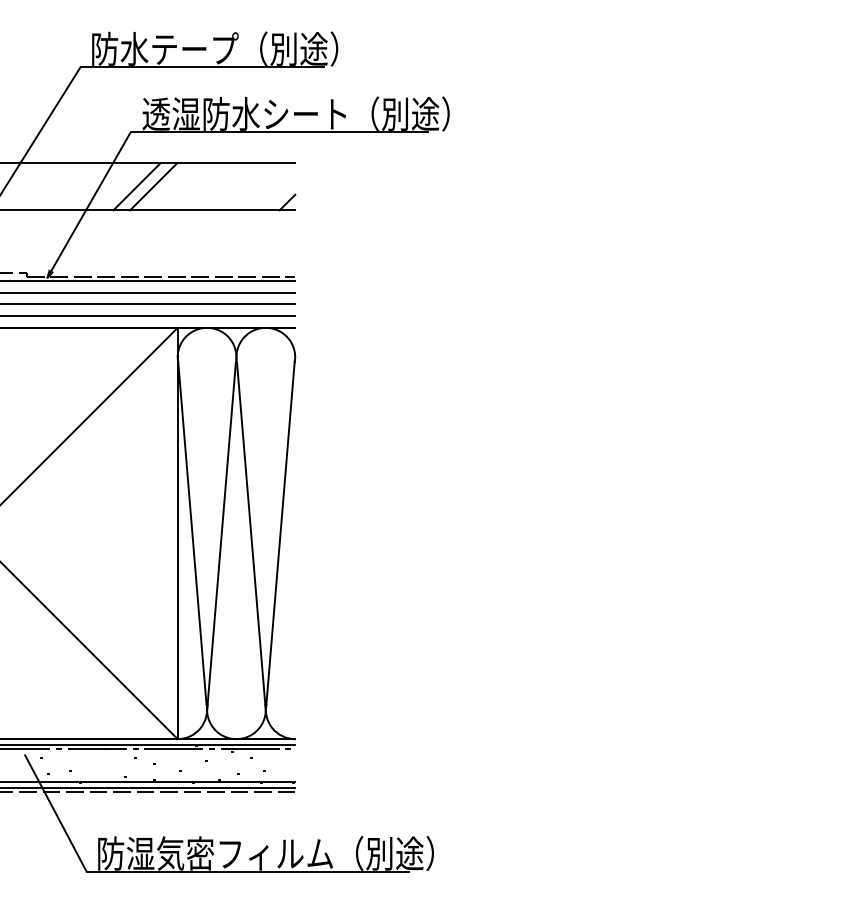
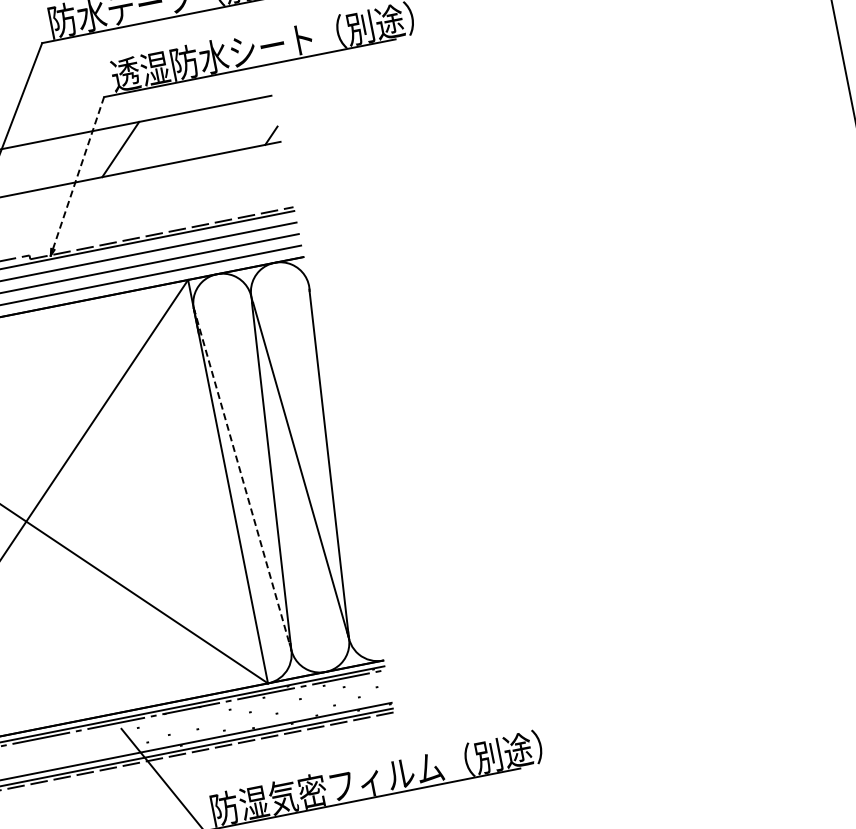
line: (153, 186) -> (136, 145), removed
line: (91, 201) -> (79, 172), solid -> dashed
line: (192, 530) -> (242, 475), solid -> dashed

